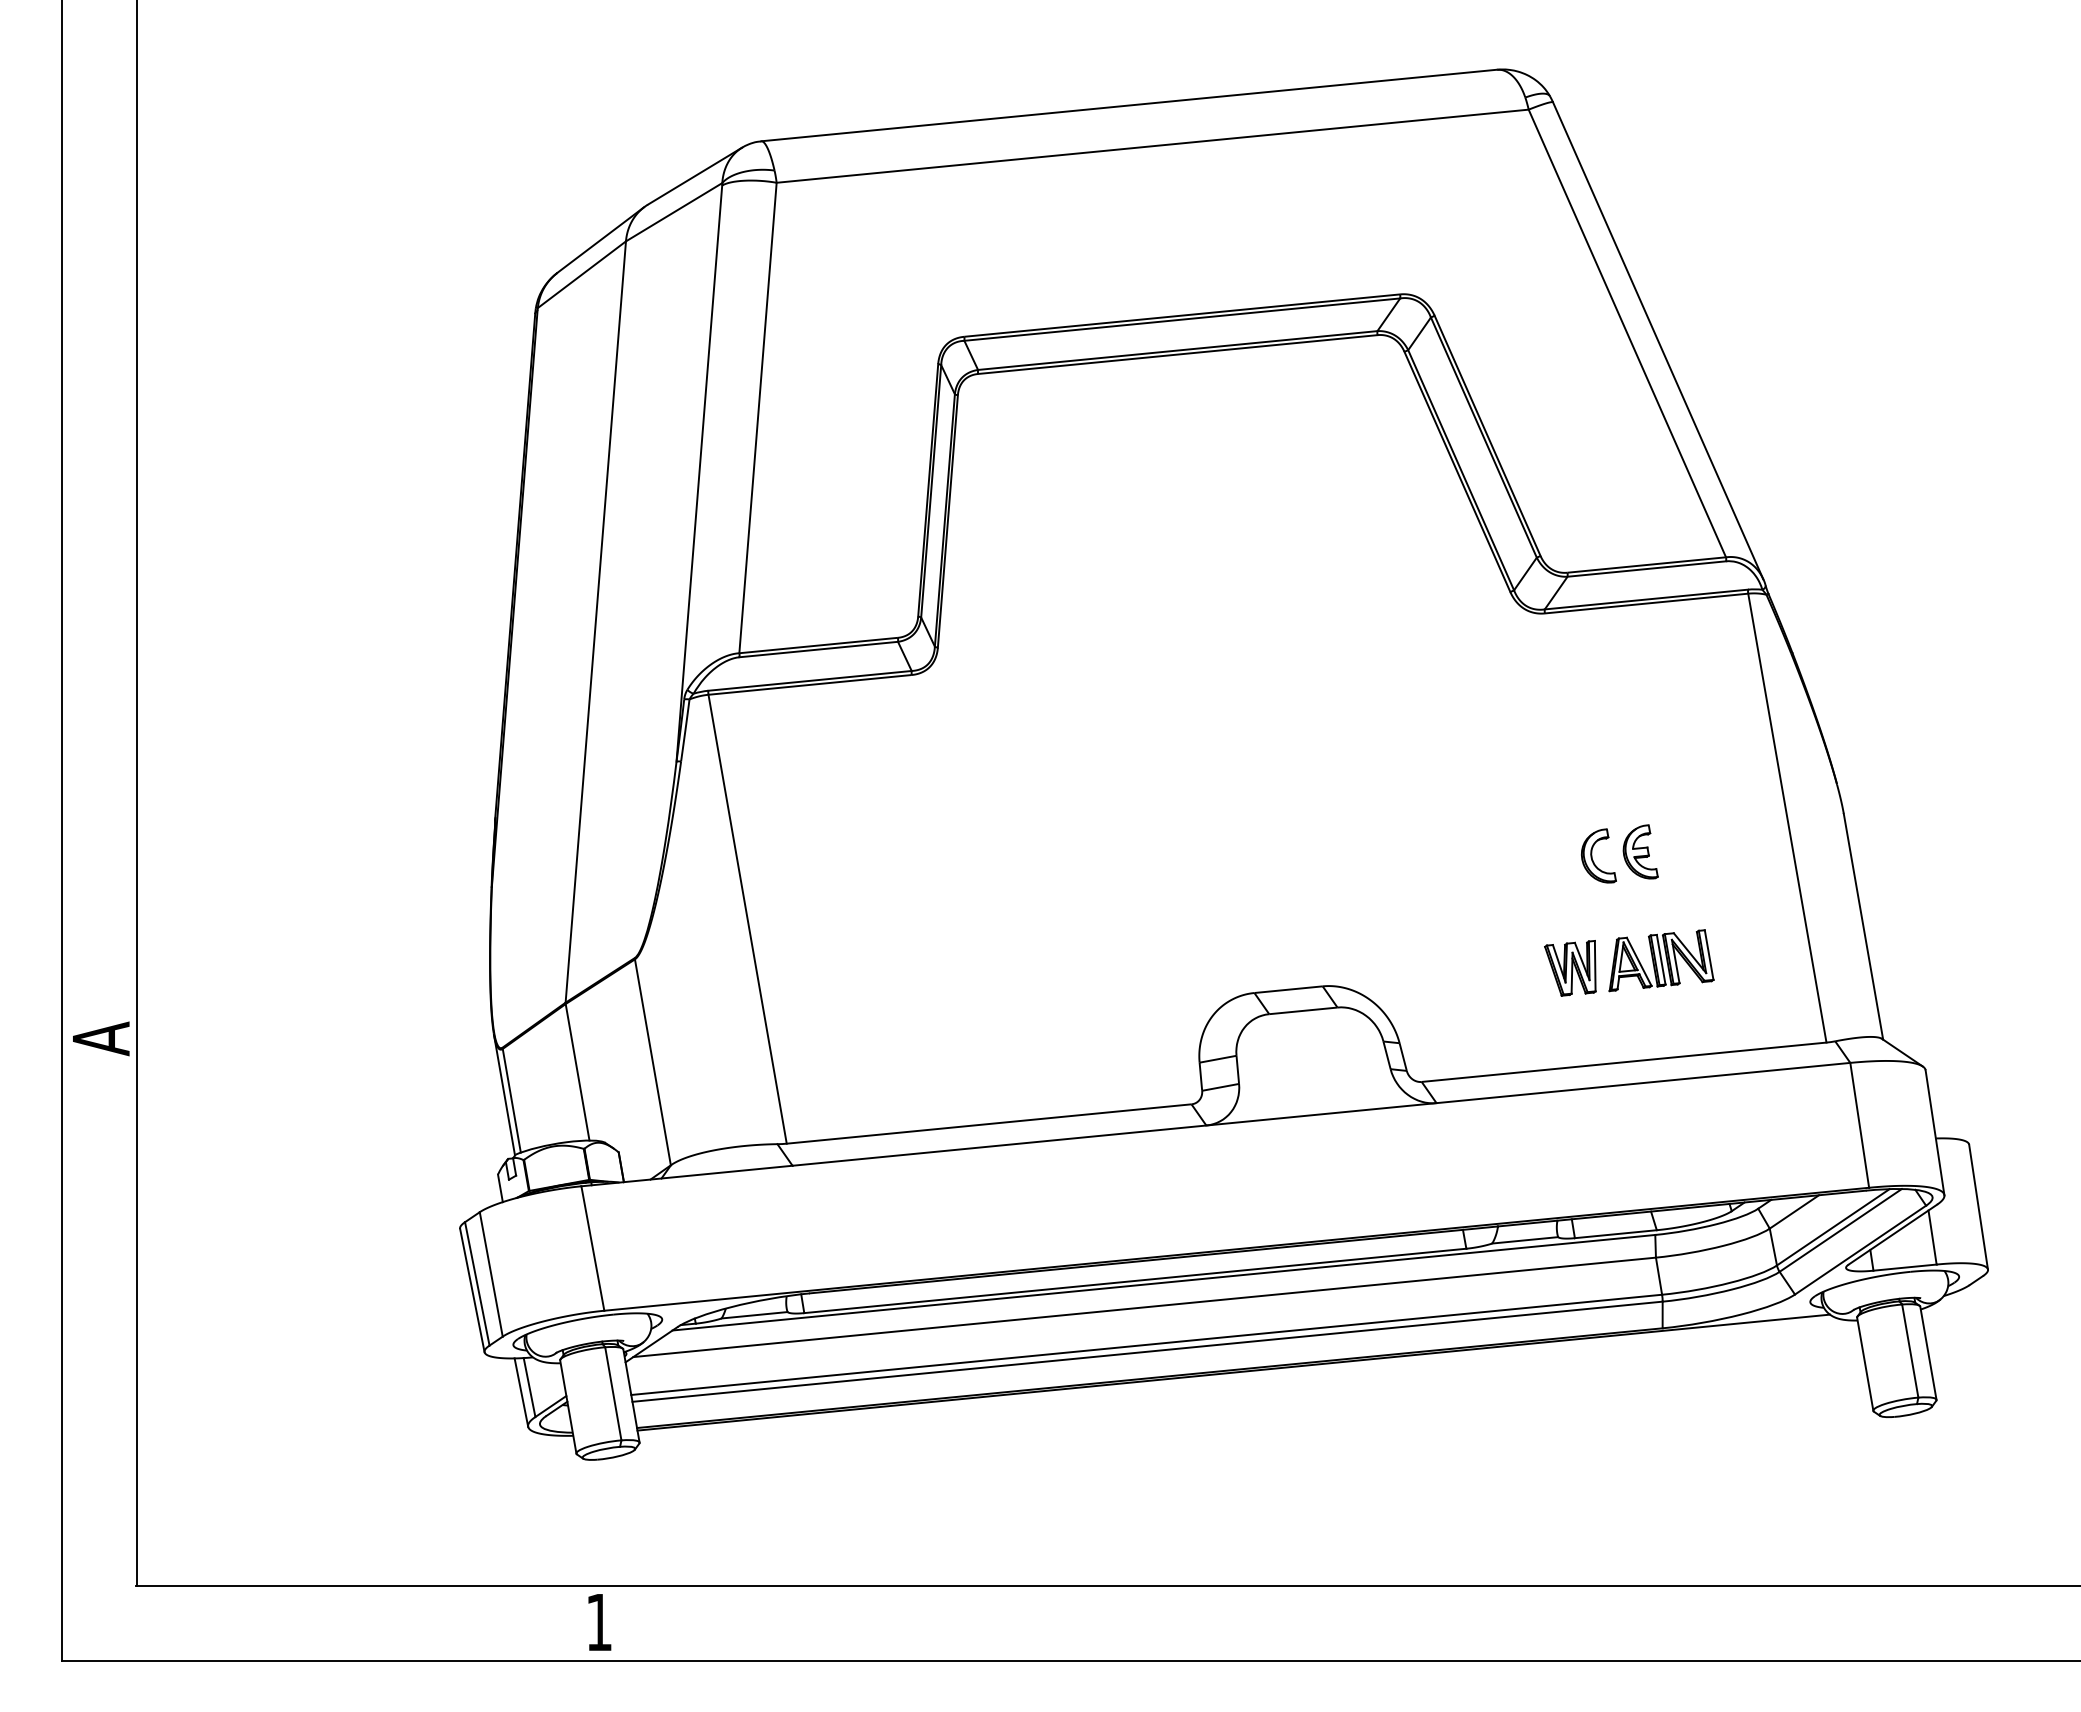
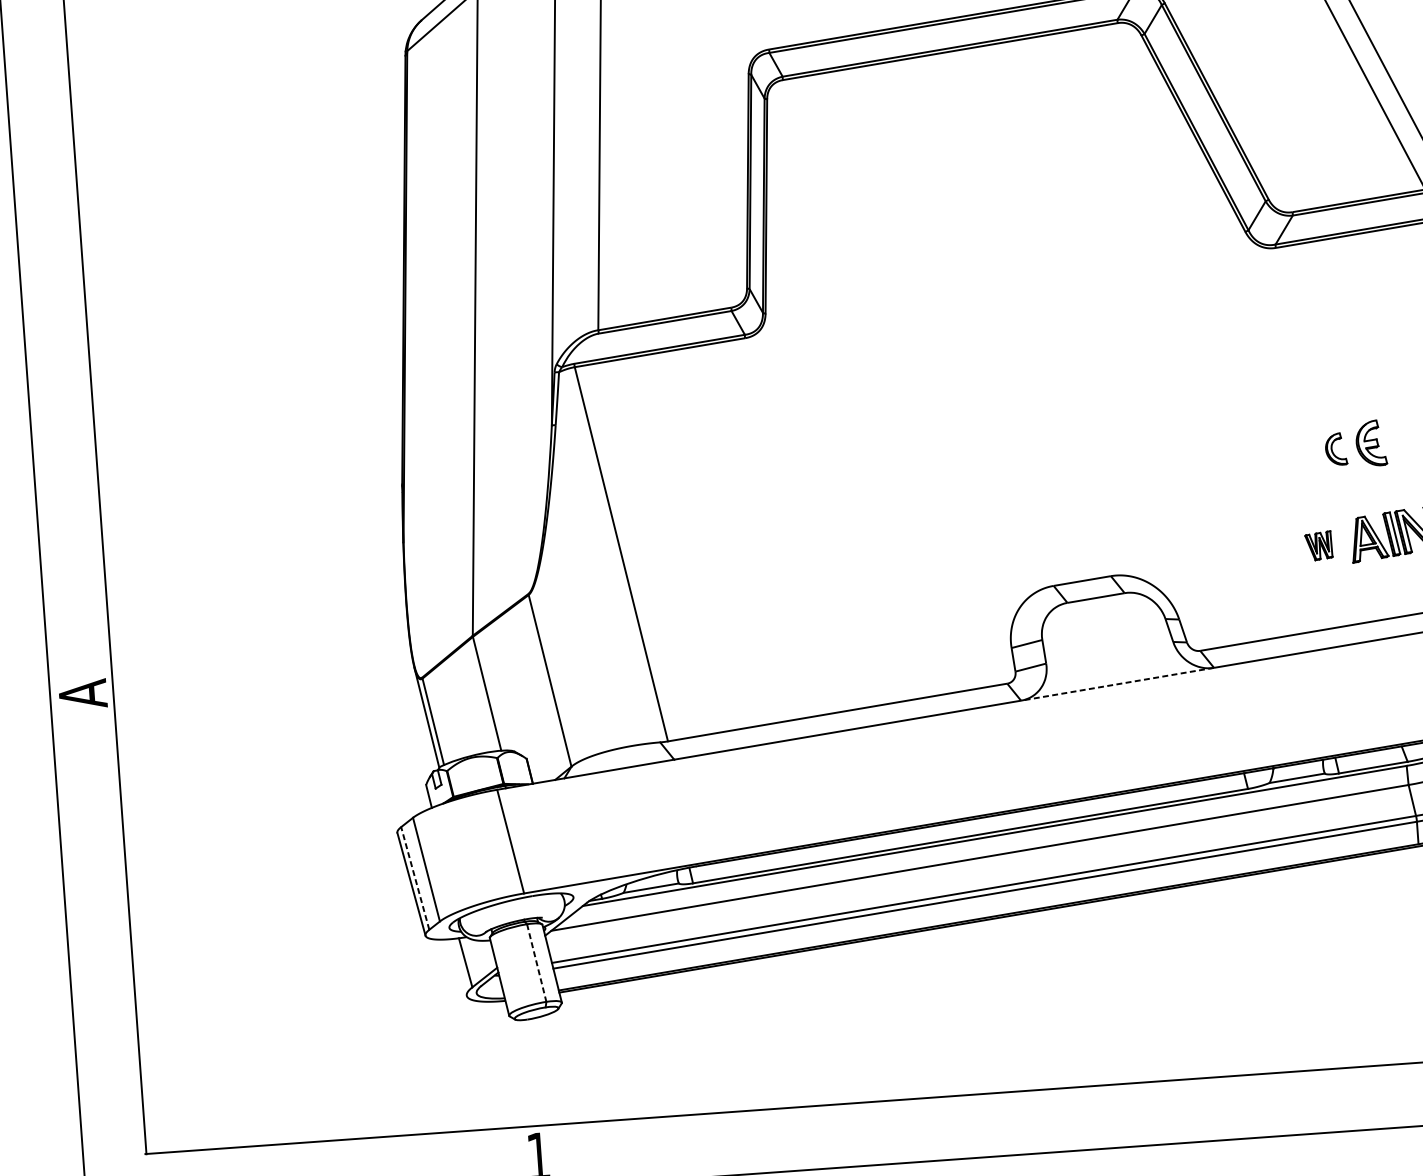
part: (1598, 855) -> (1335, 449), size x0.7
part: (1570, 968) -> (1318, 546), size x0.6
line: (1321, 1114) -> (1117, 684), solid -> dashed
line: (477, 1283) -> (415, 878), solid -> dashed
line: (521, 1392) -> (459, 967), removed
line: (613, 1394) -> (536, 963), solid -> dashed

